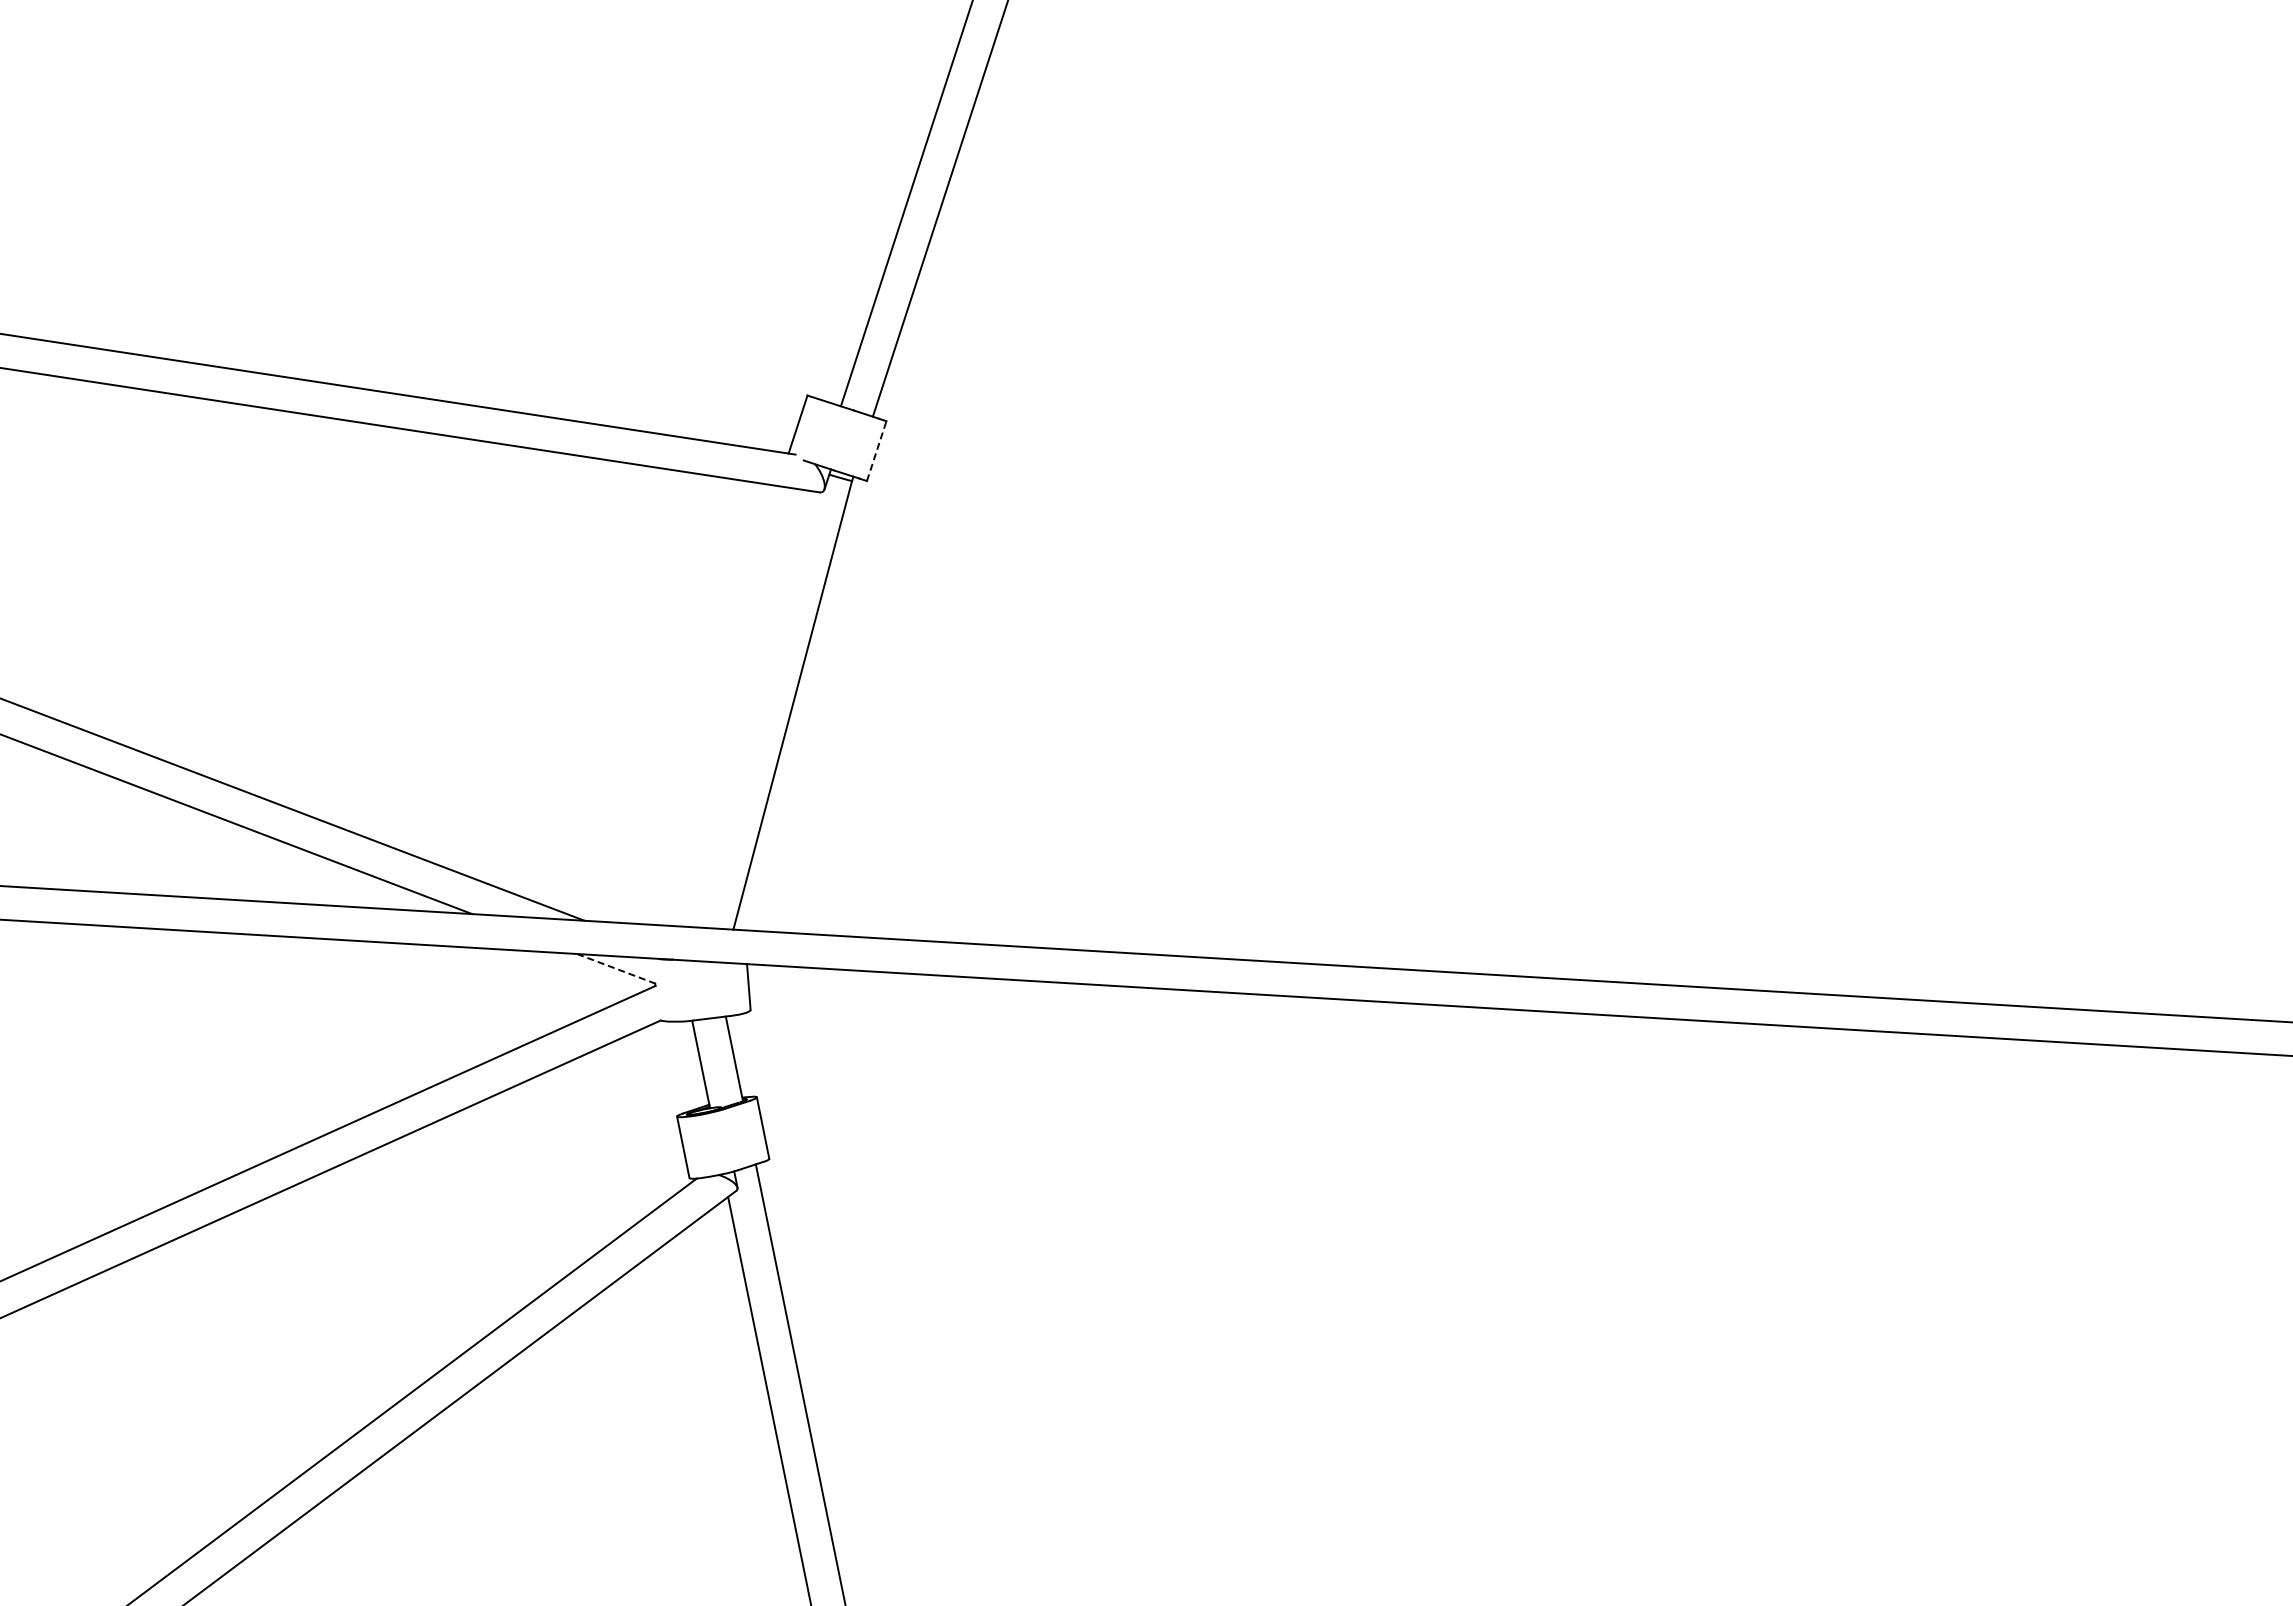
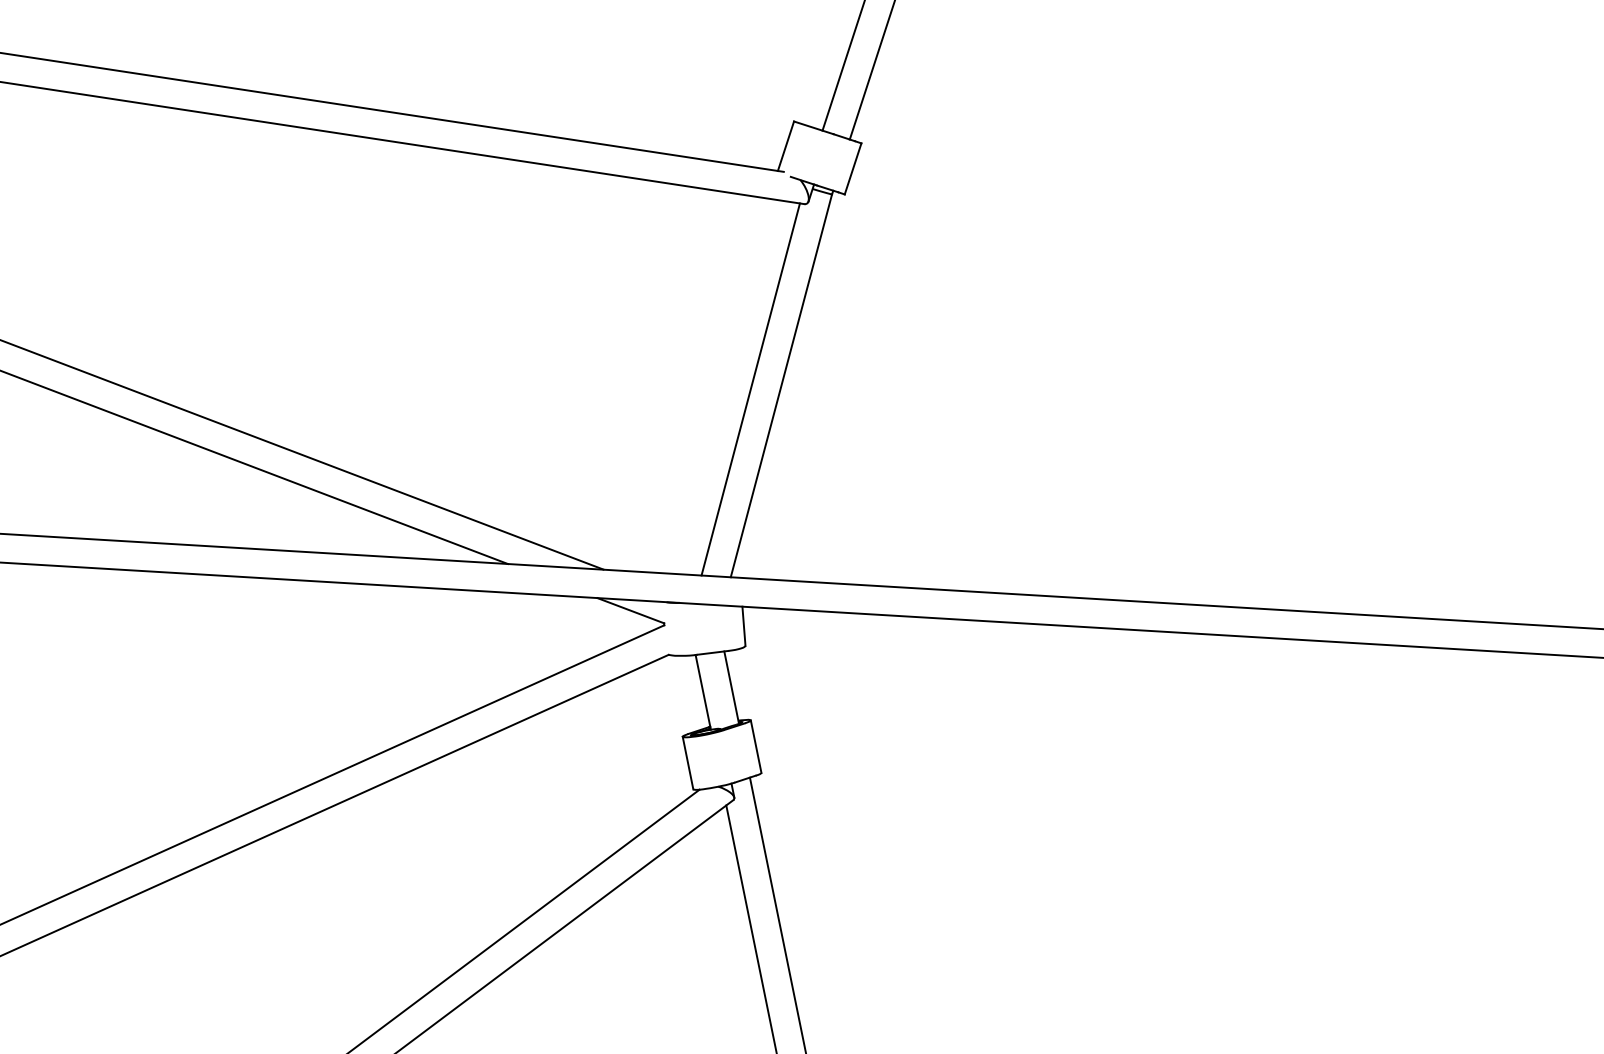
line: (876, 450) -> (852, 168), dashed -> solid
line: (756, 709) -> (750, 389), added
line: (616, 968) -> (631, 610), dashed -> solid

